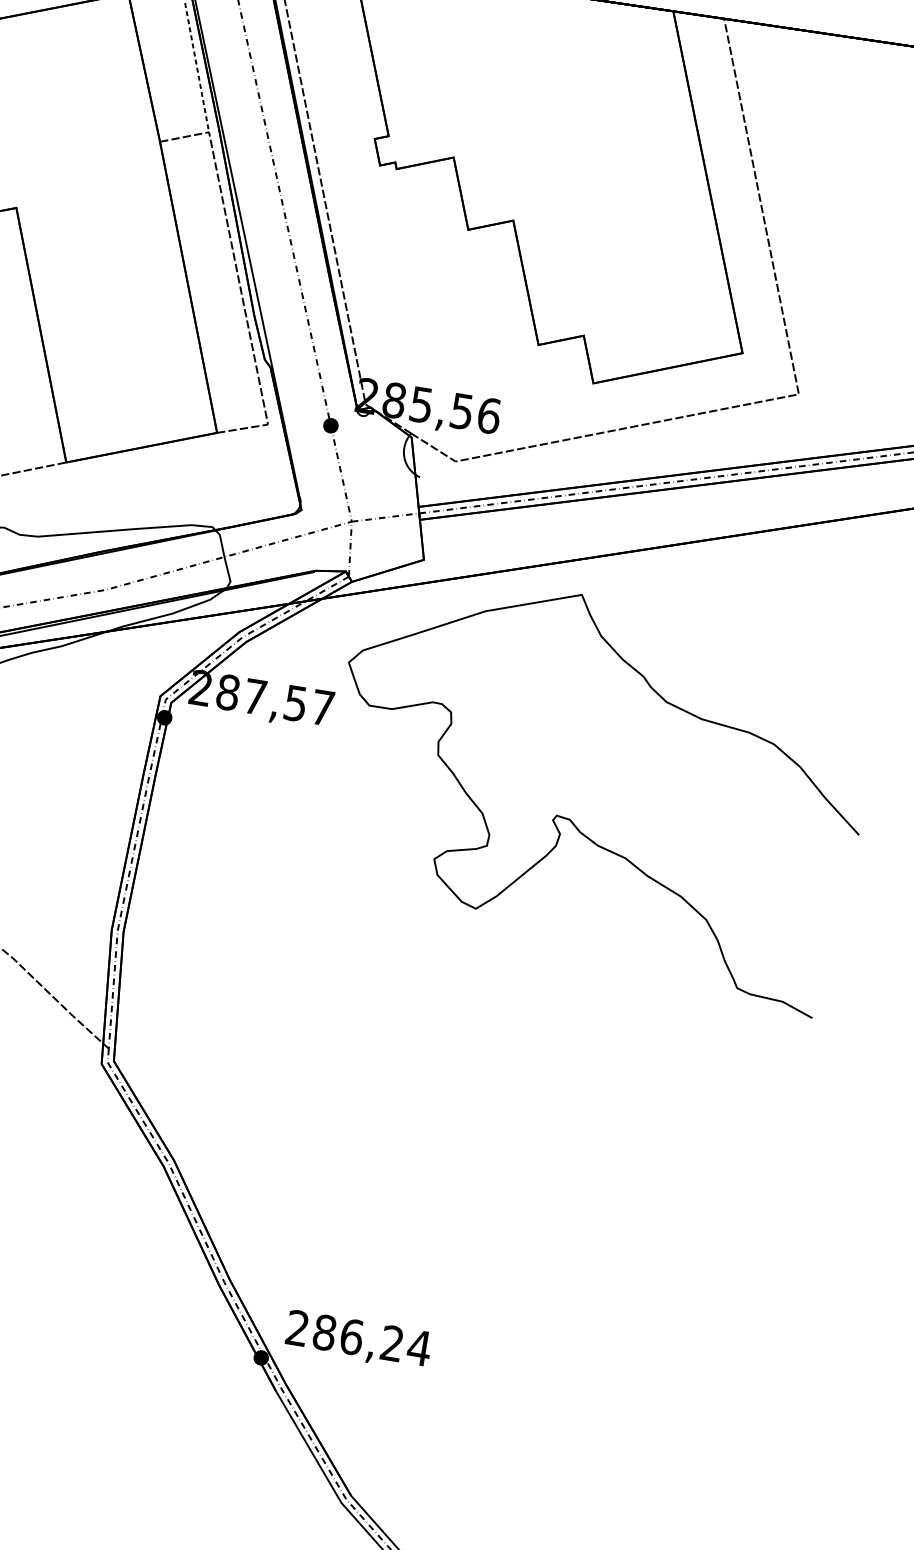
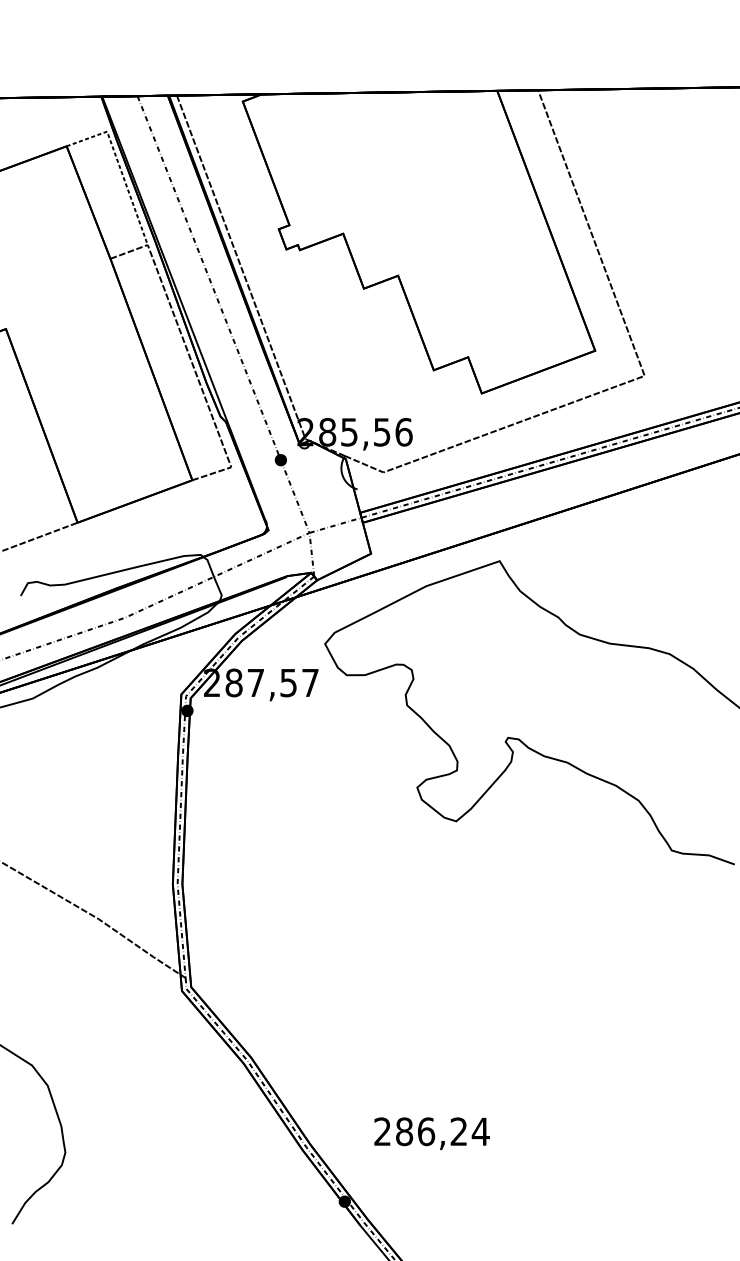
text: (357, 1340) -> (431, 1133), moved

